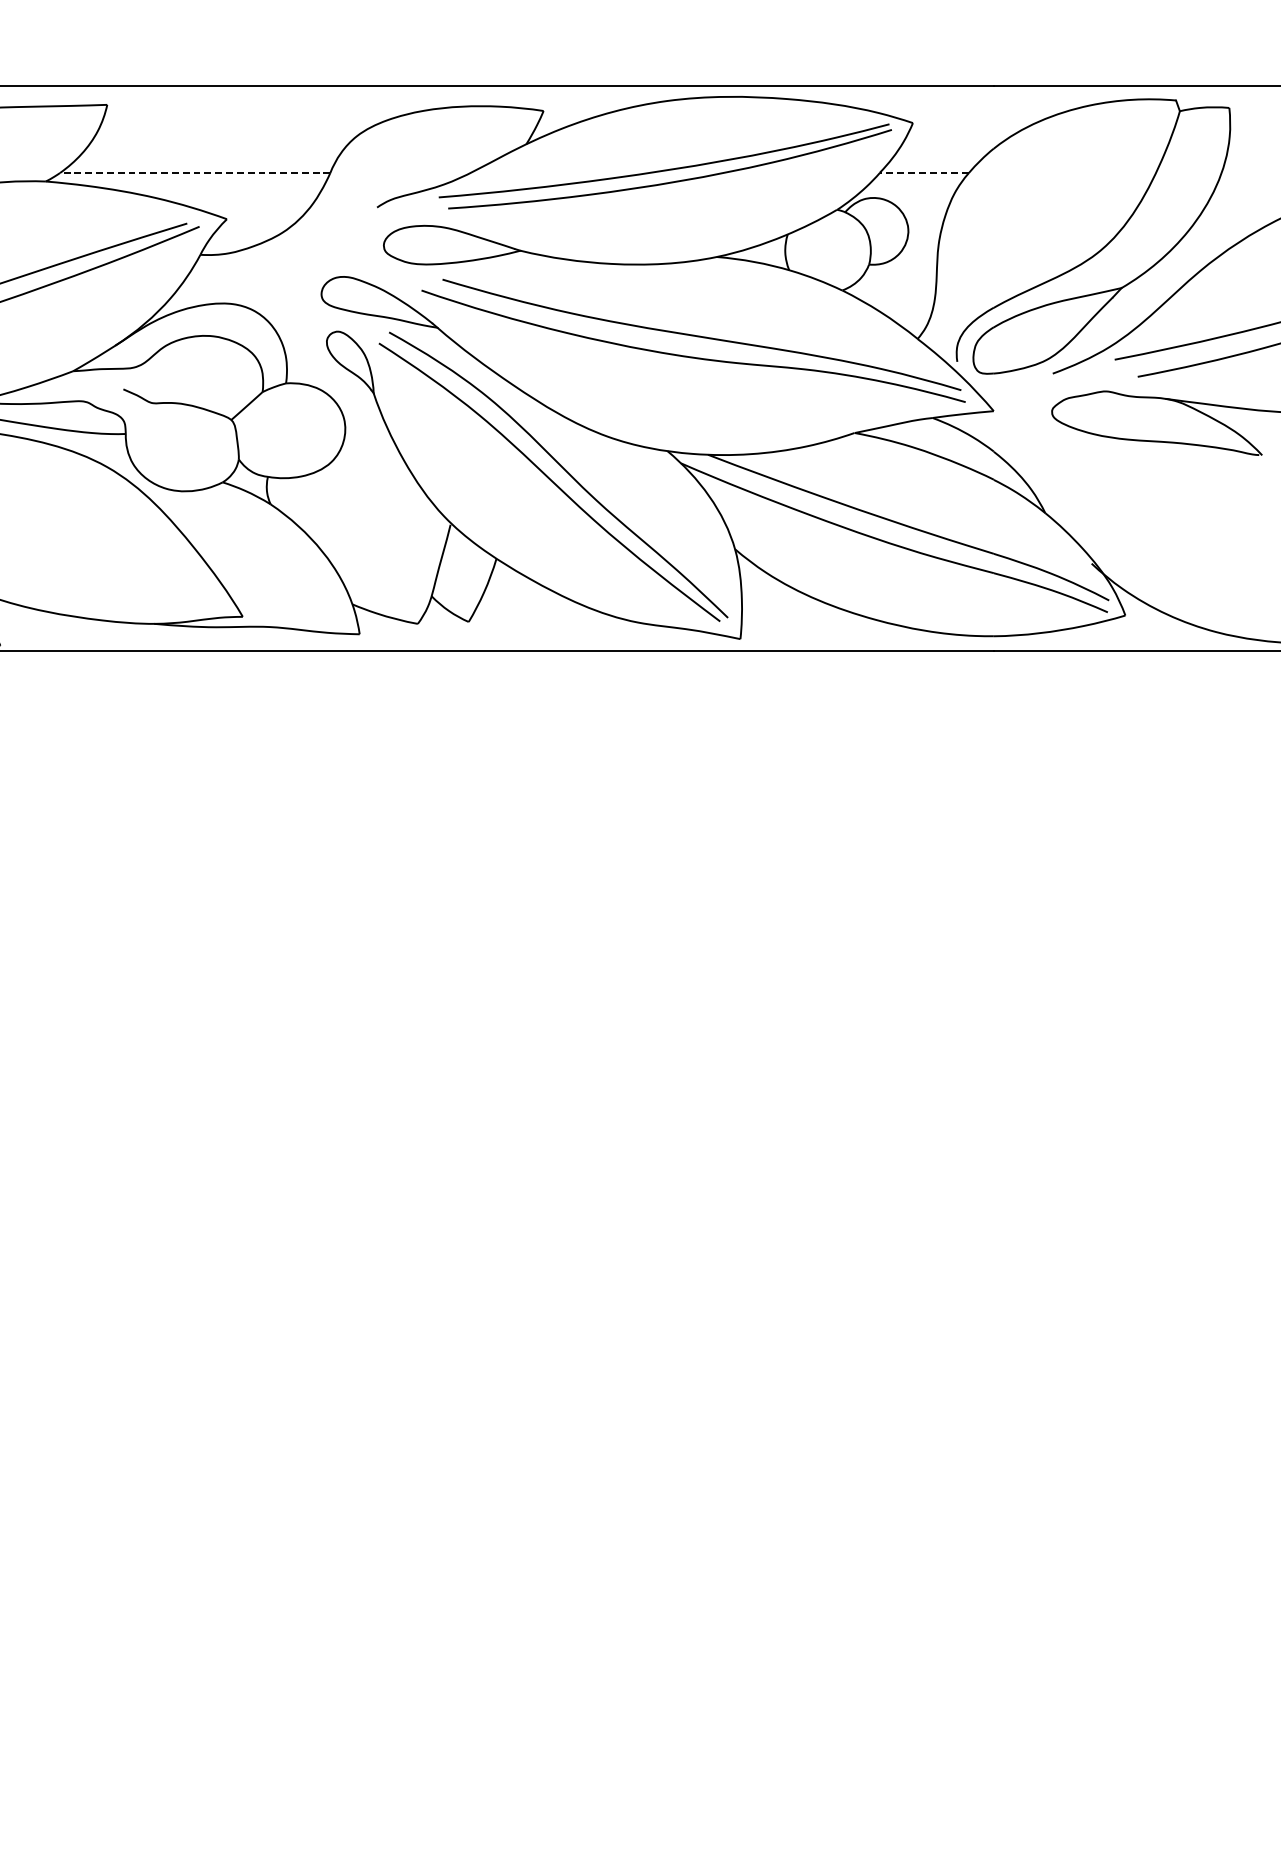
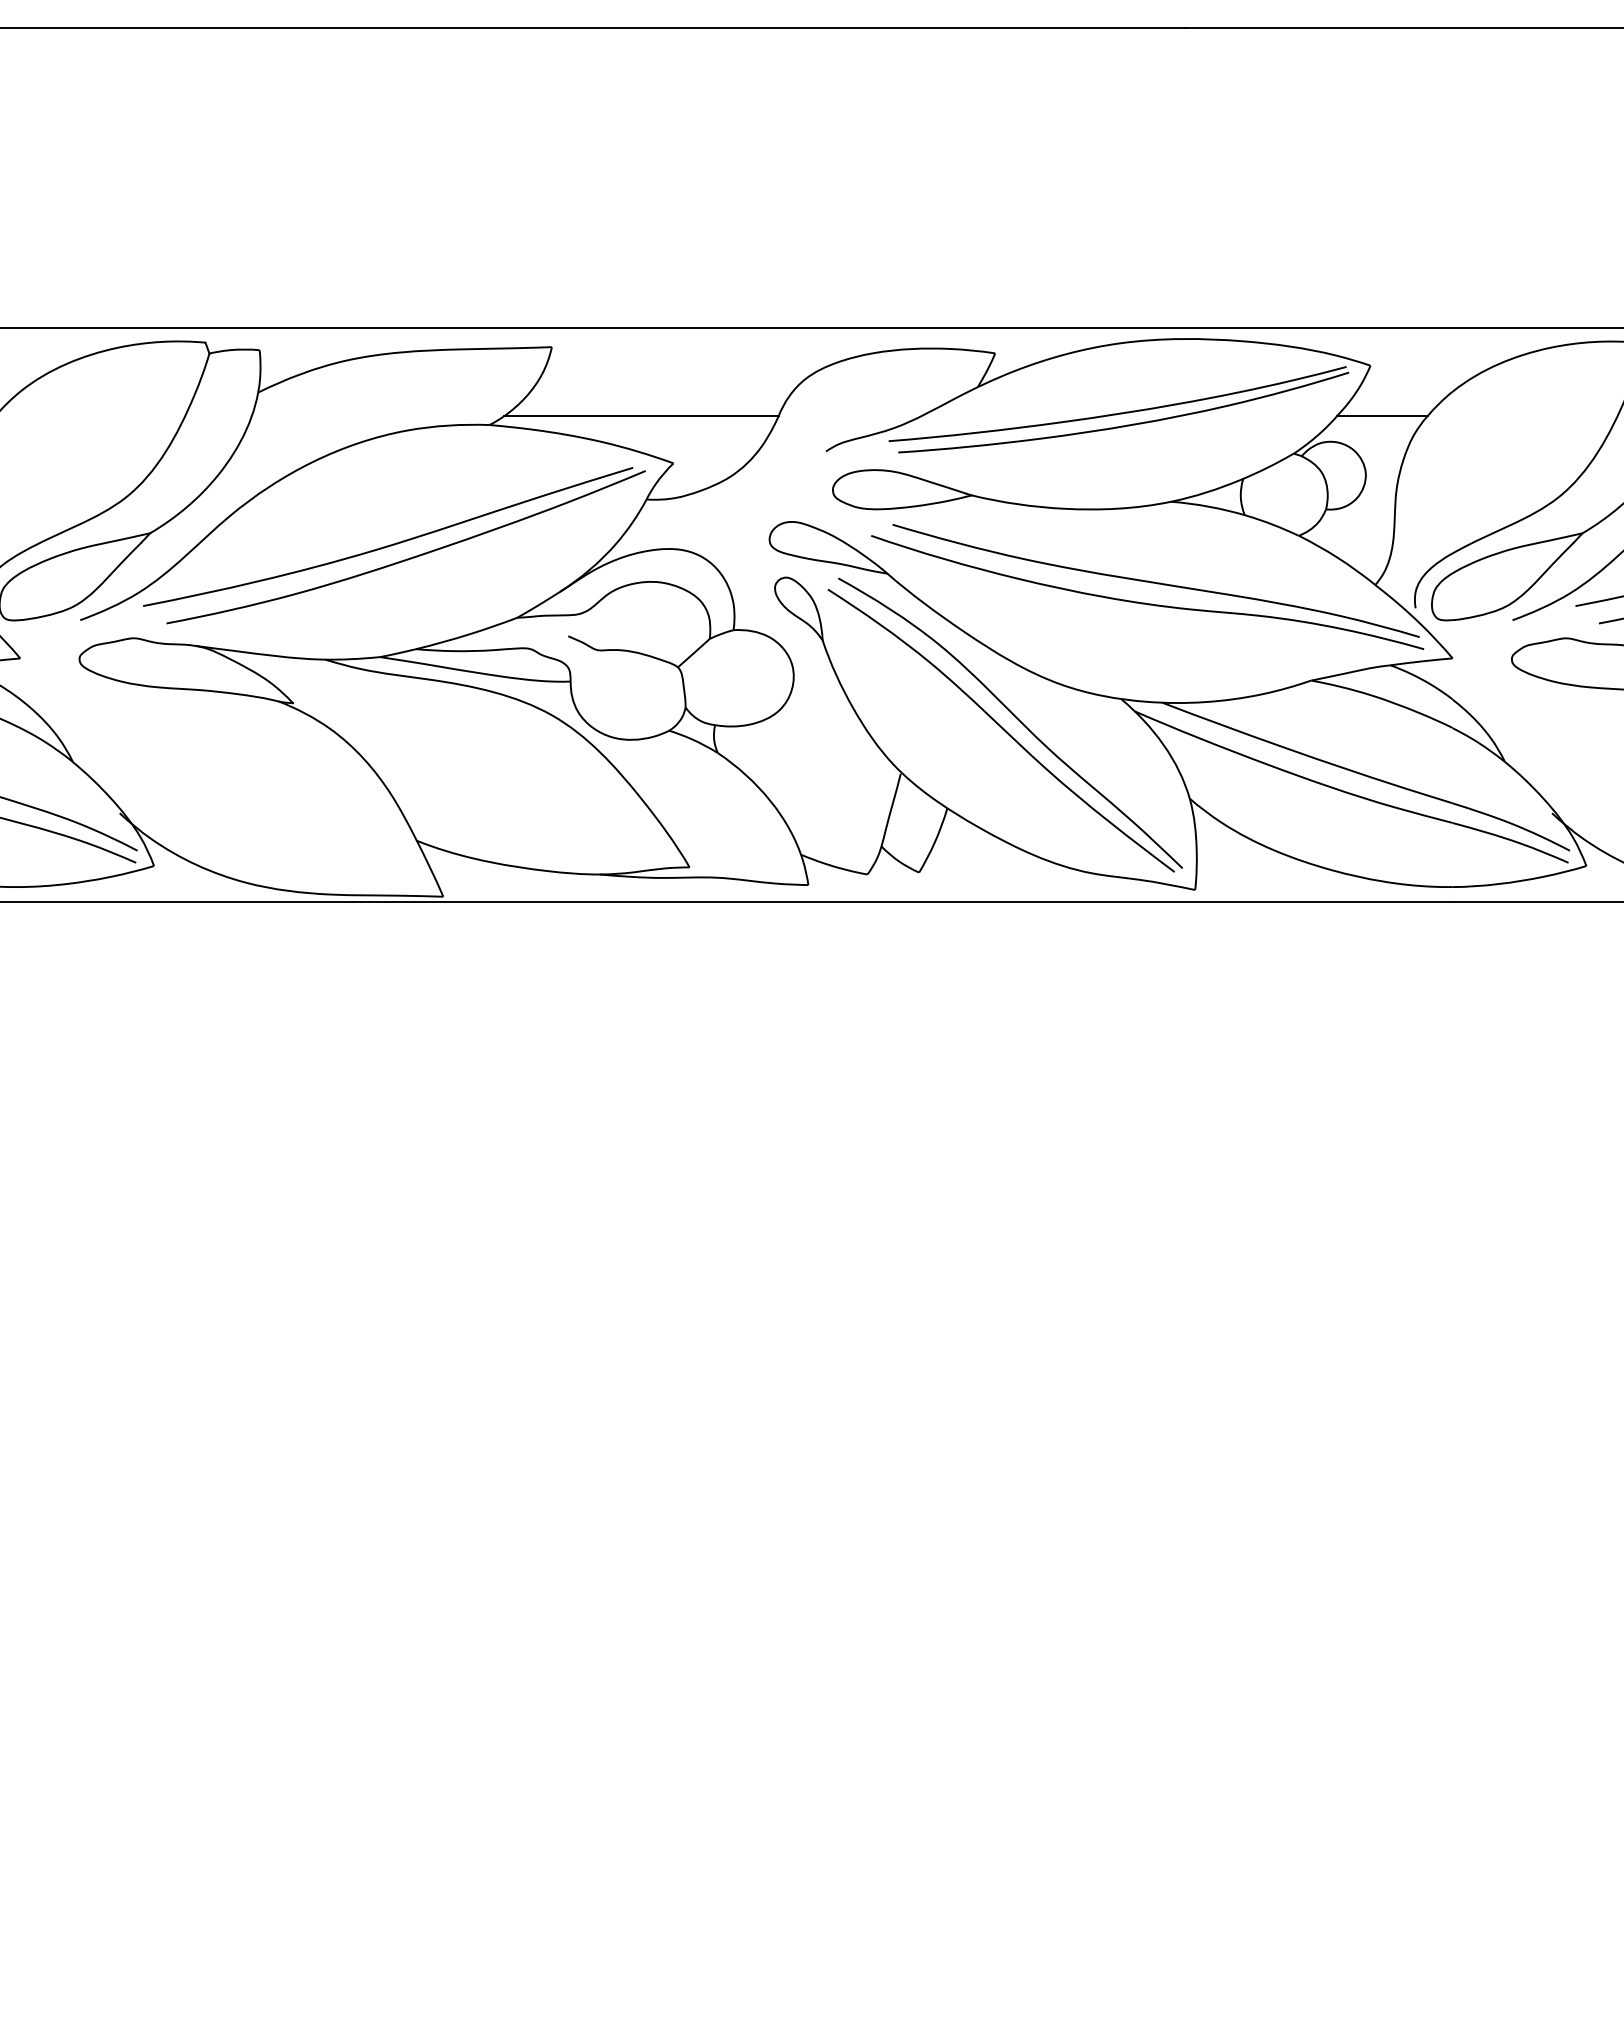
line: (194, 173) -> (640, 416), dashed -> solid
line: (923, 173) -> (1381, 416), dashed -> solid

